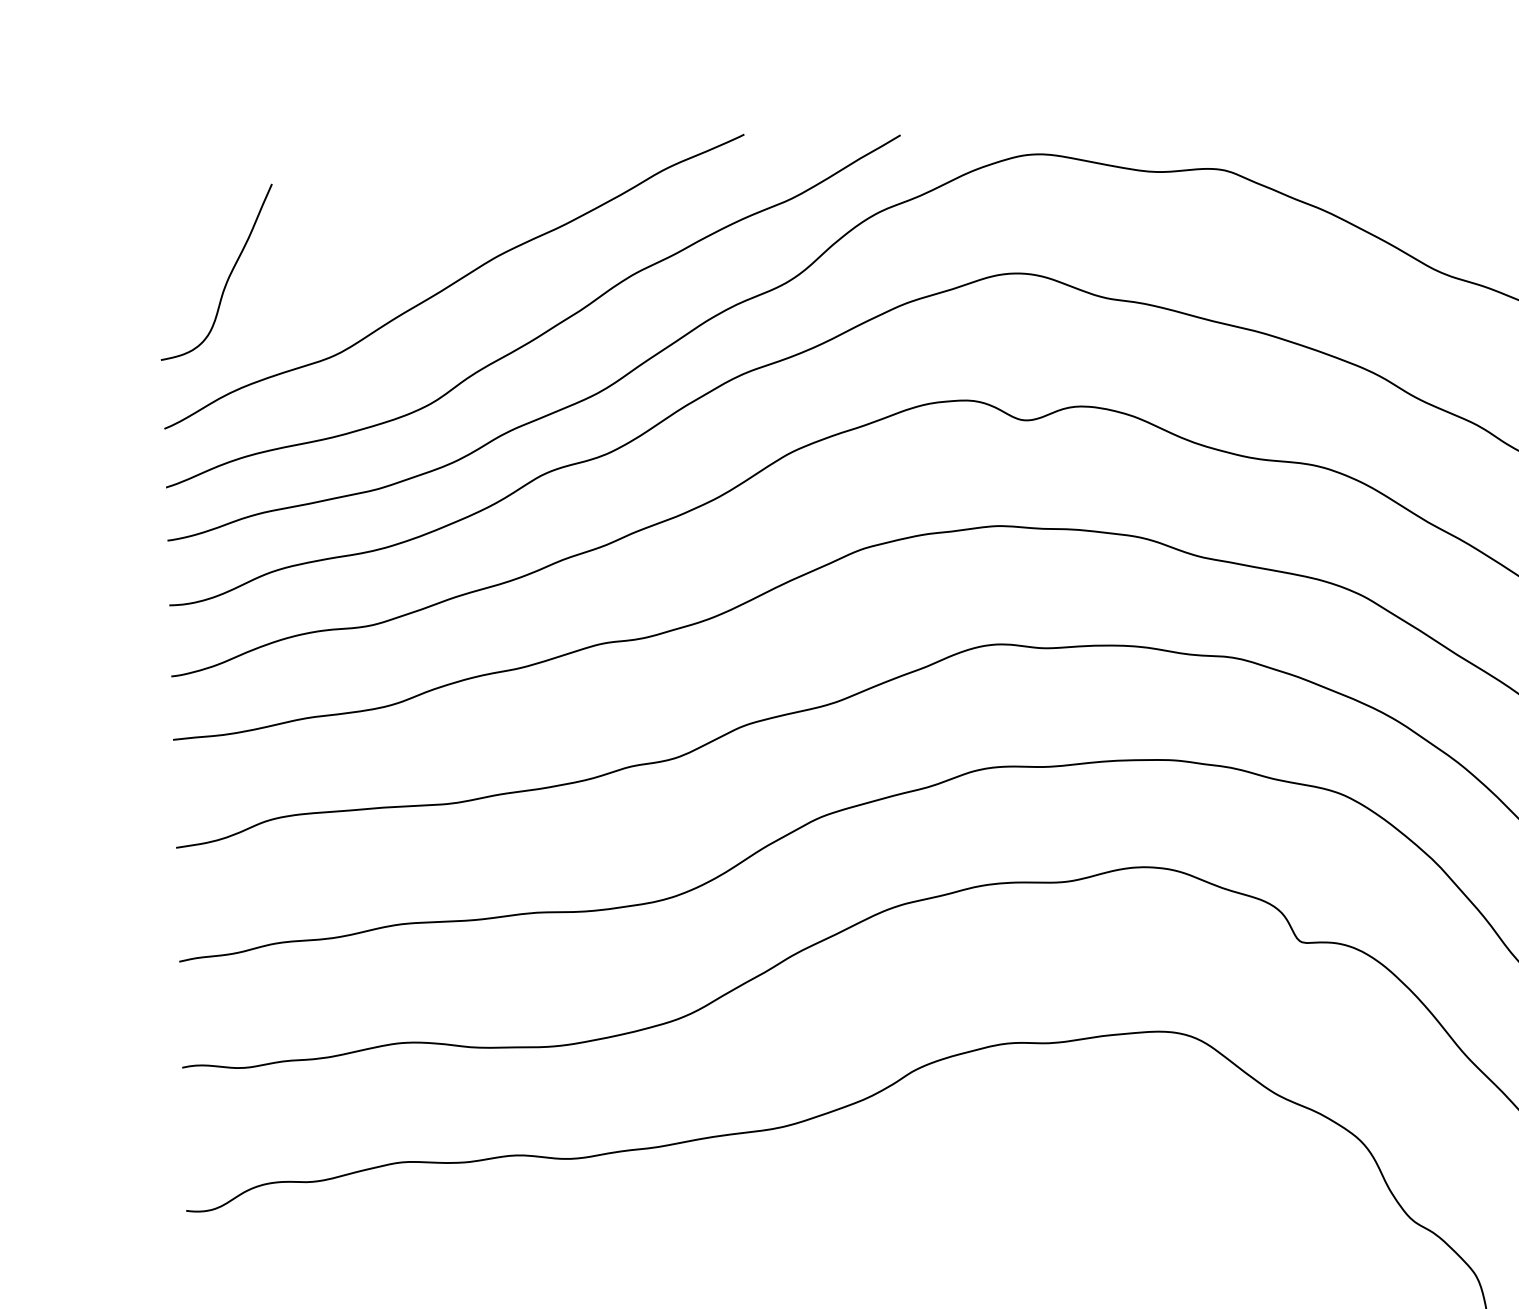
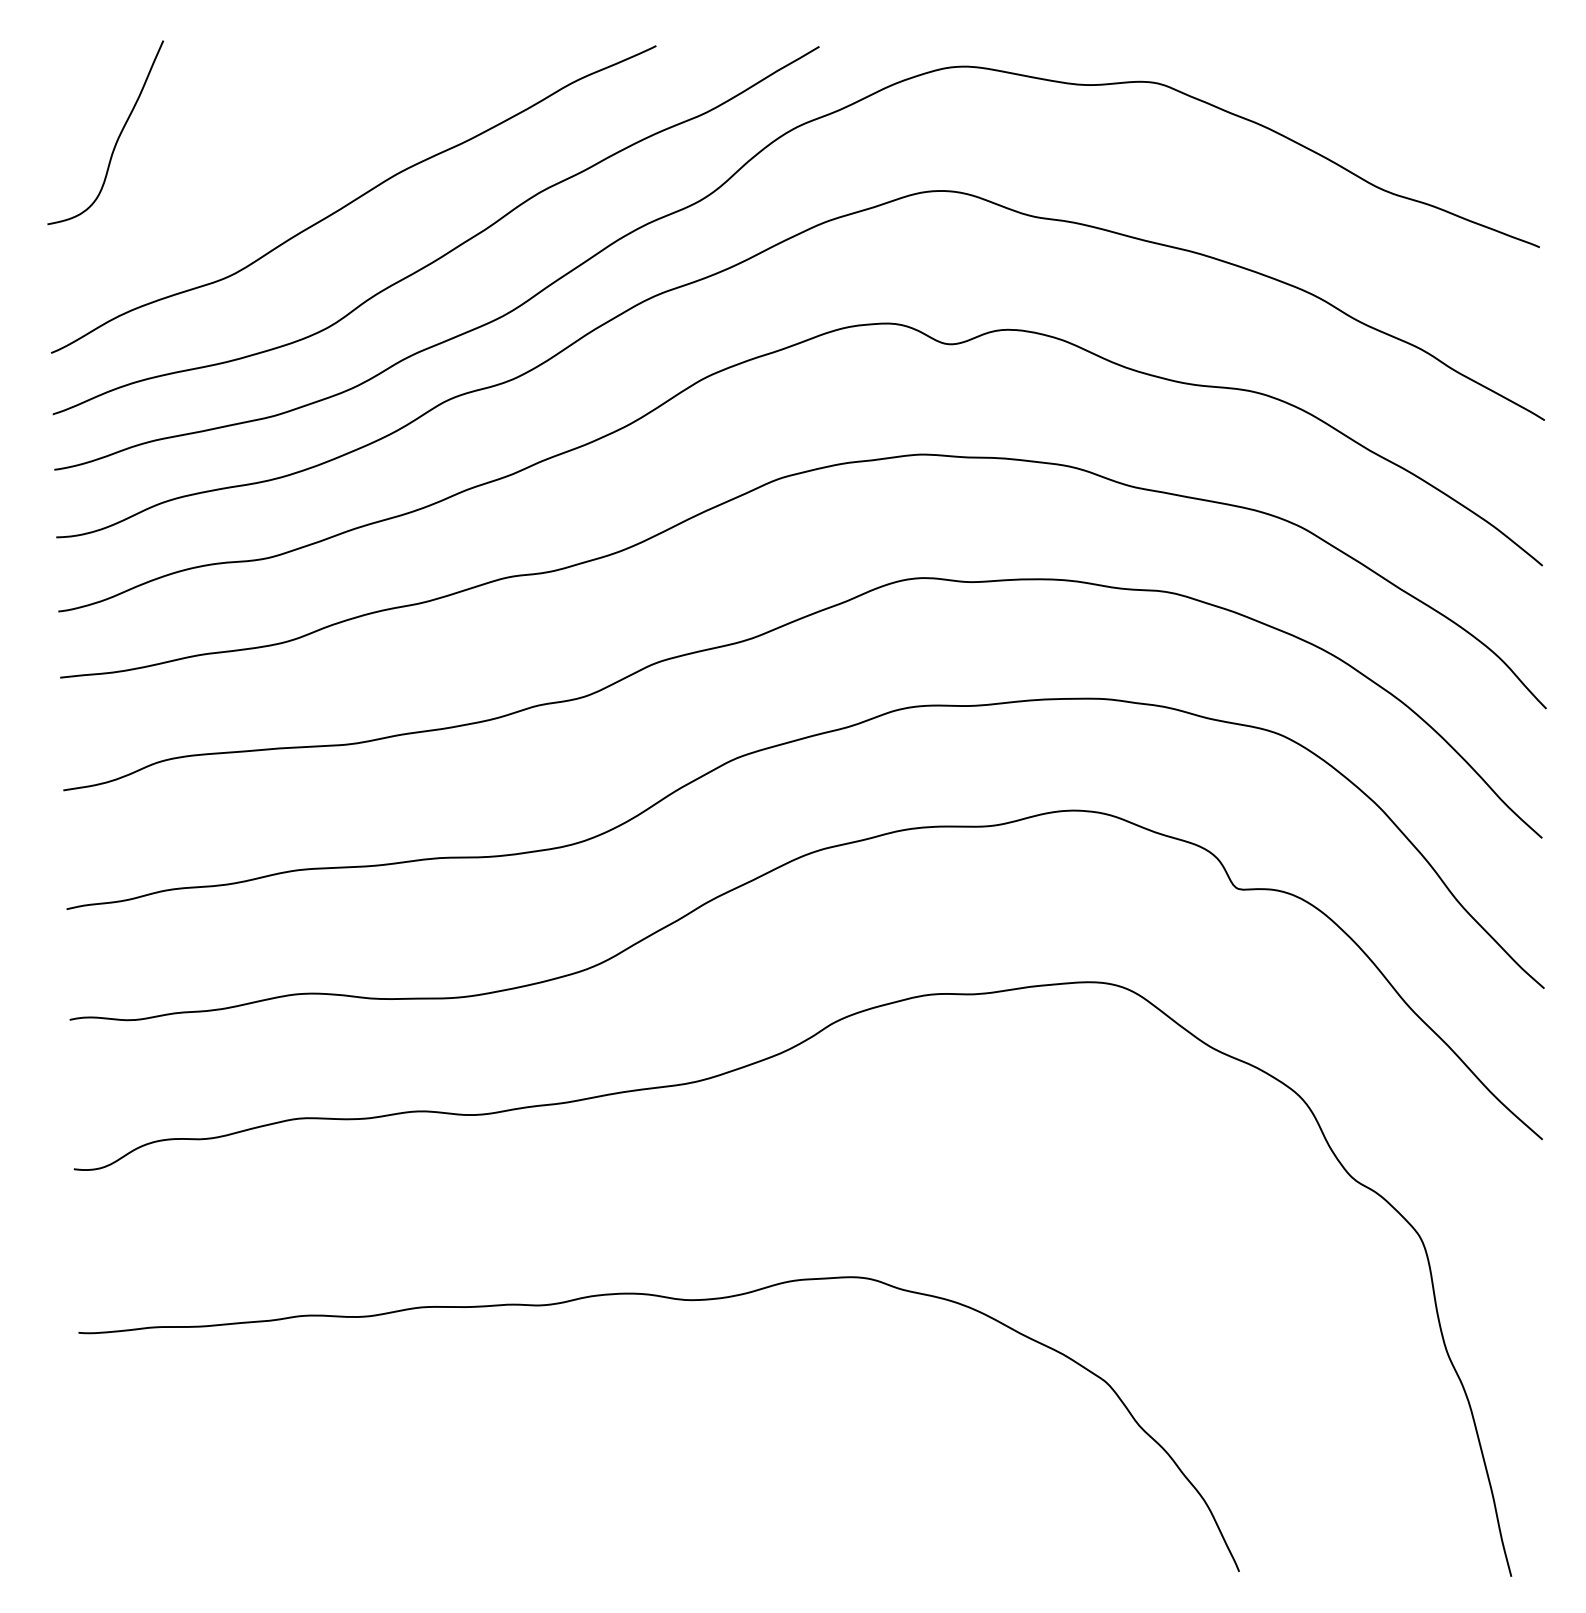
curve: (228, 276) -> (117, 137), moved

